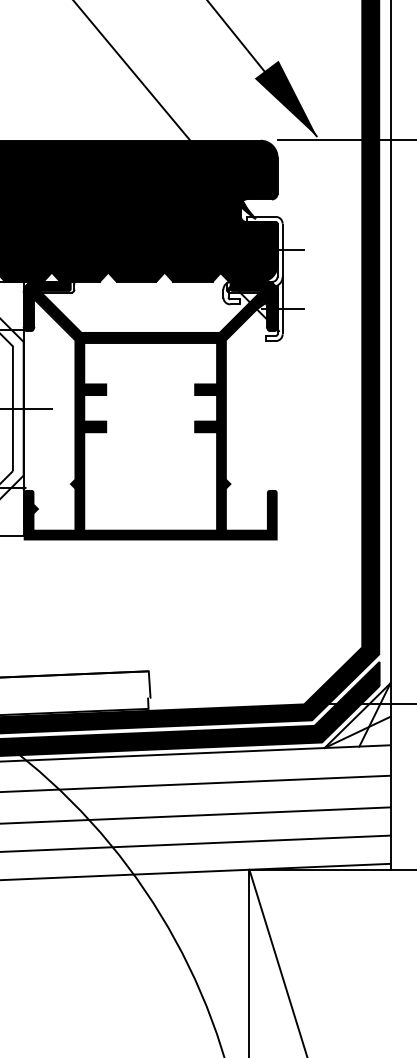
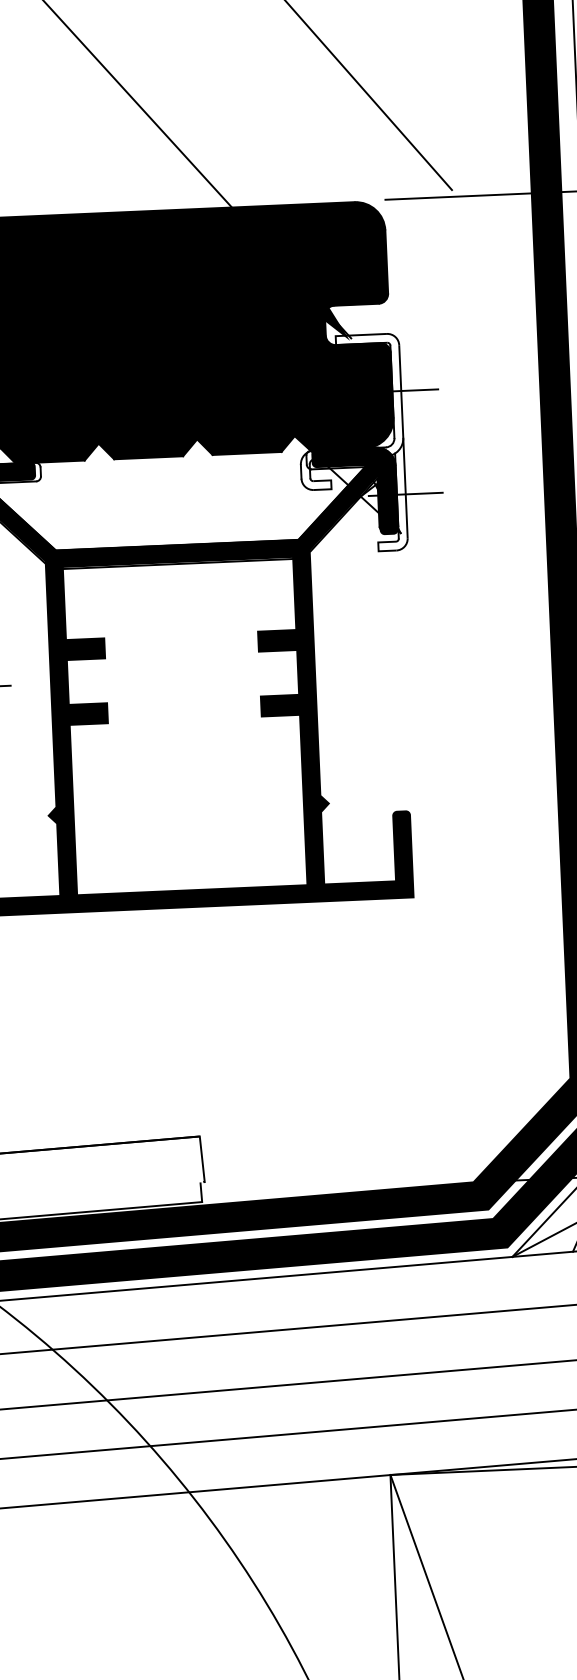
fill: (285, 98) -> (394, 126), removed

